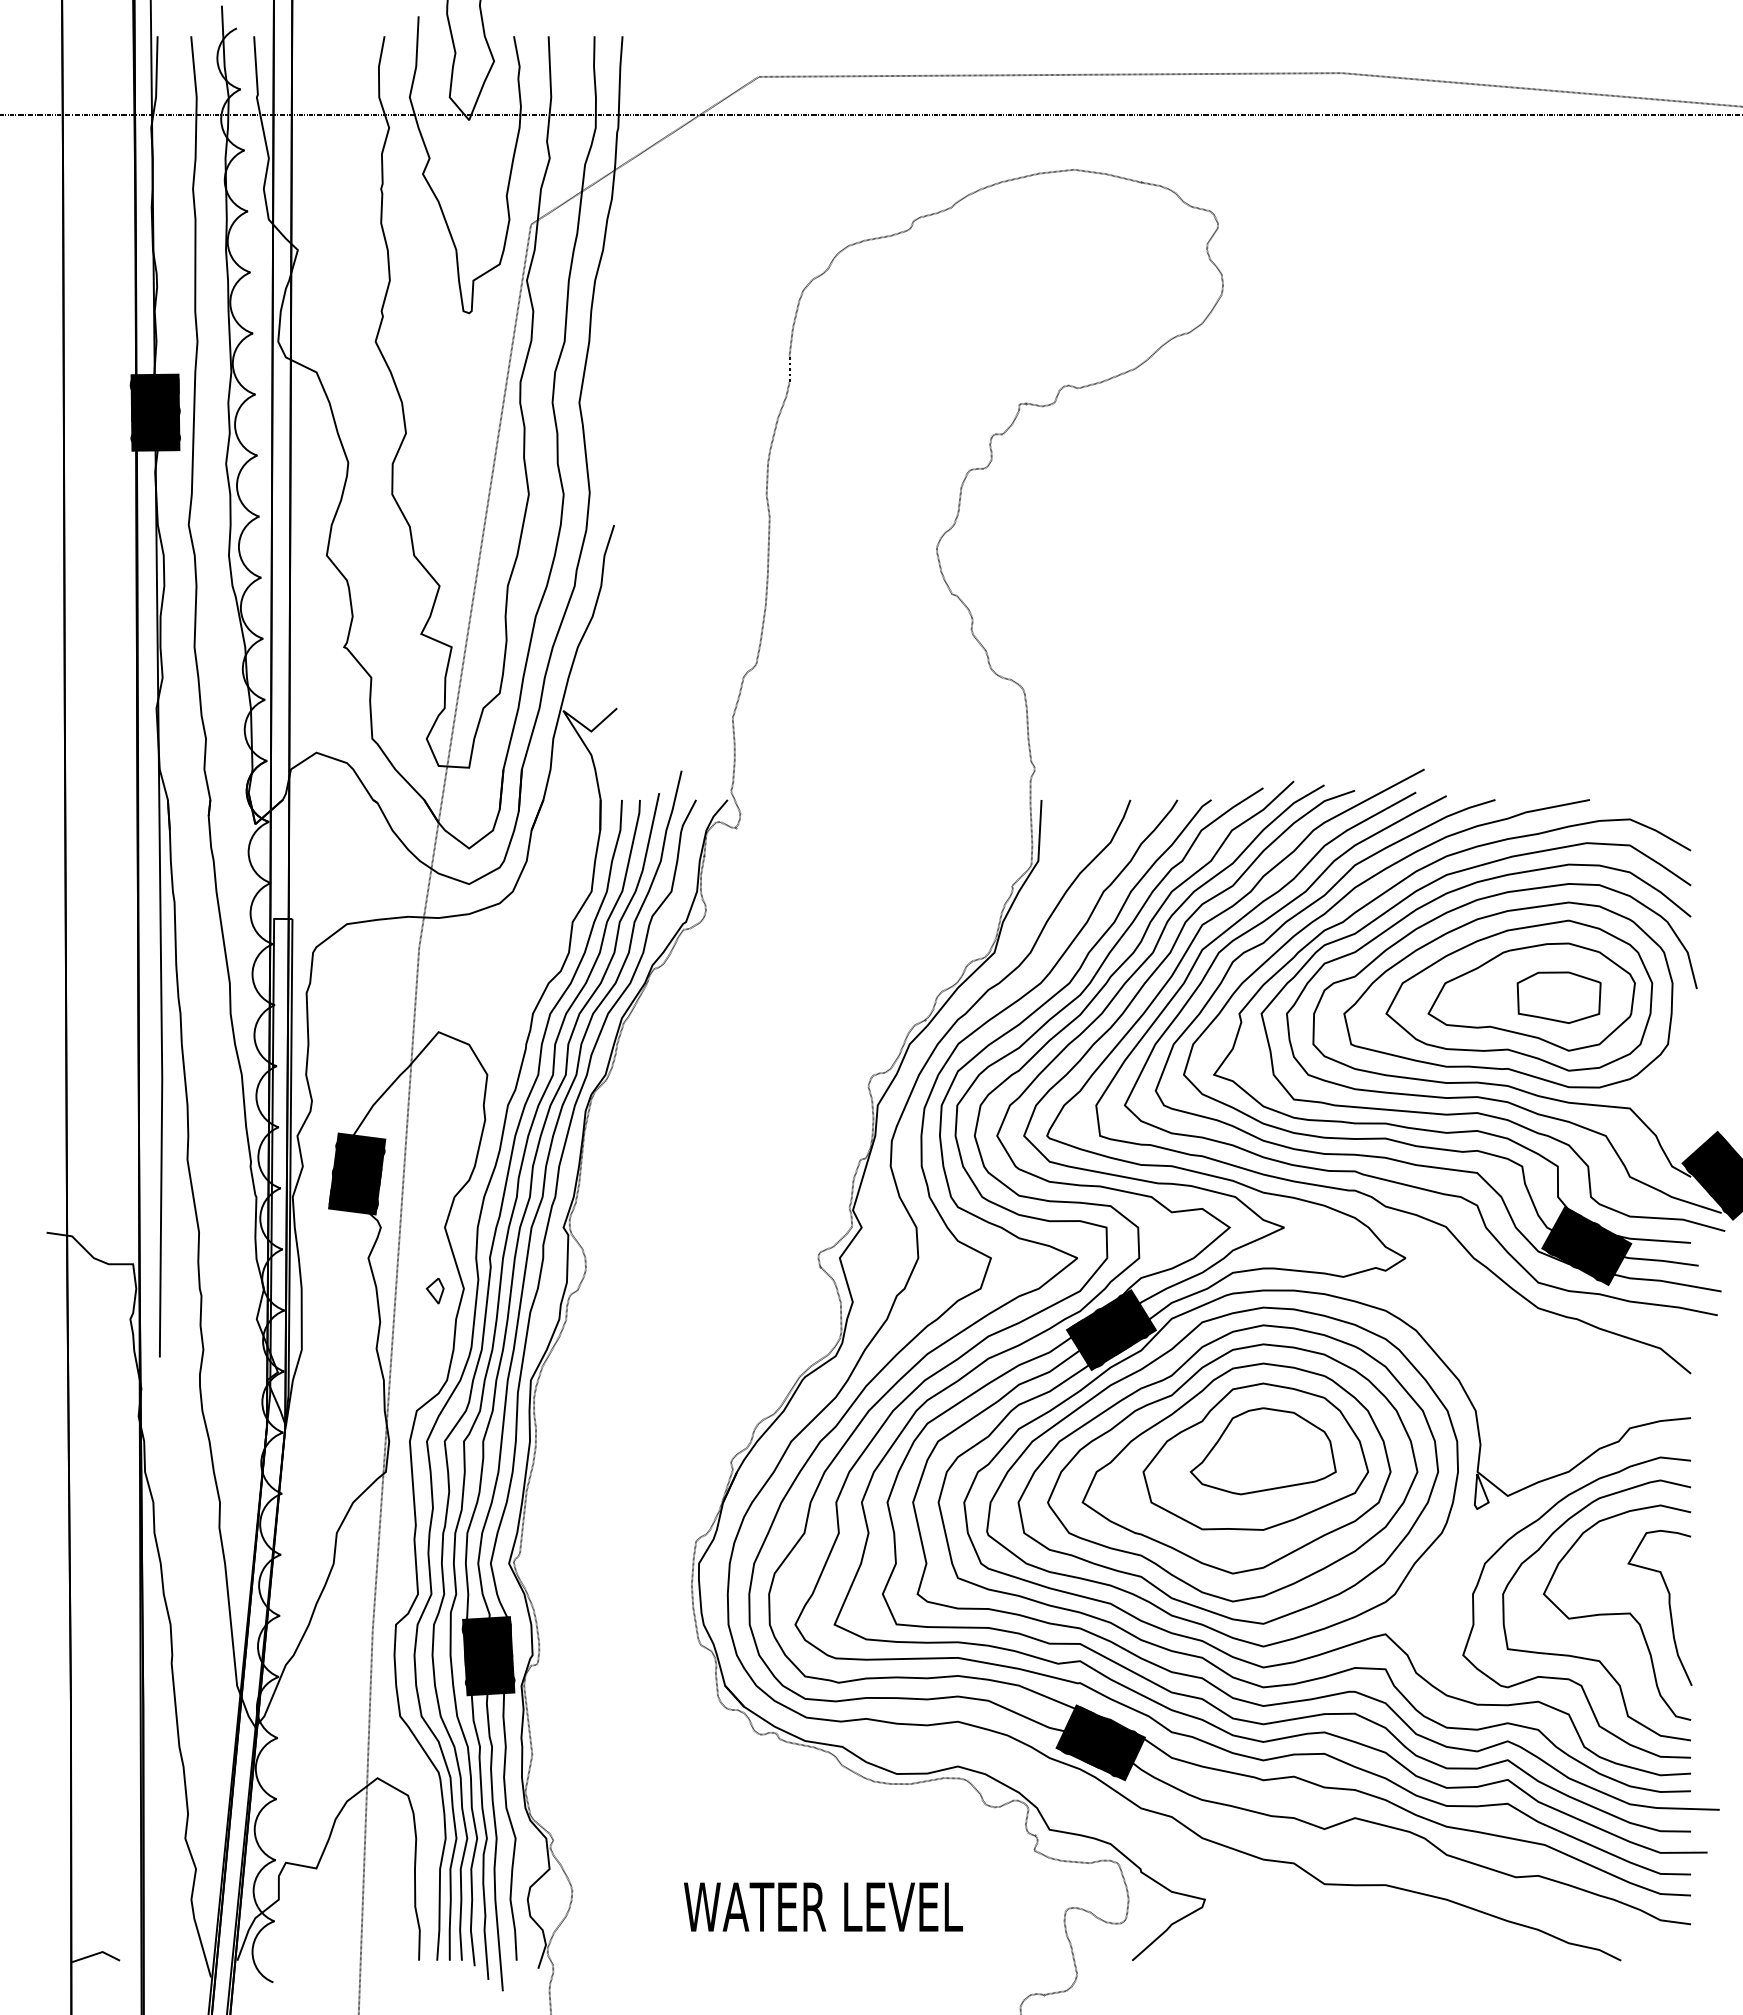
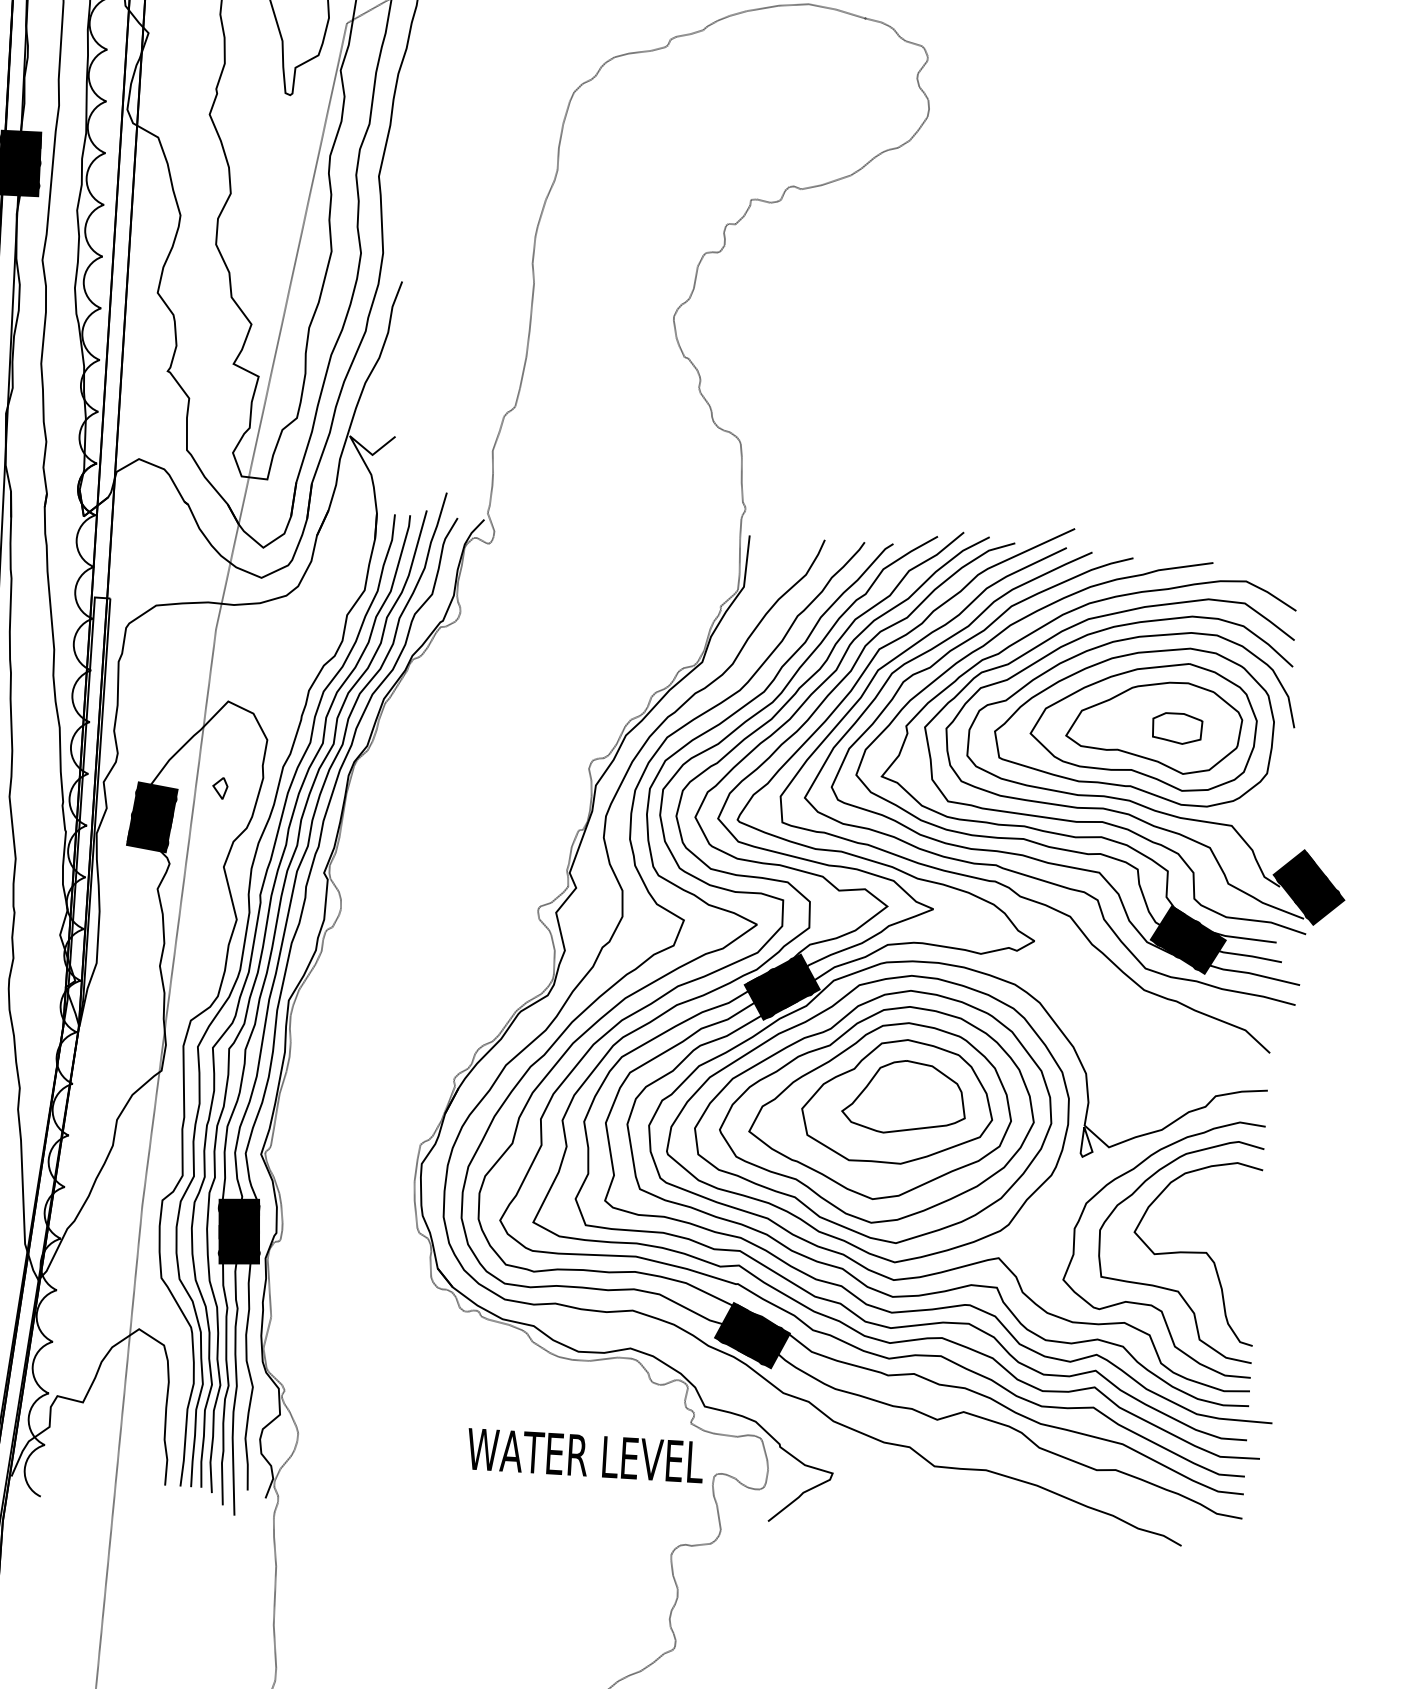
part: (1558, 997) -> (1176, 728), size x0.7
part: (434, 1291) -> (219, 788), moved
curve: (1668, 1605) -> (1239, 1248), removed
text: (823, 1906) -> (585, 1455), moved

